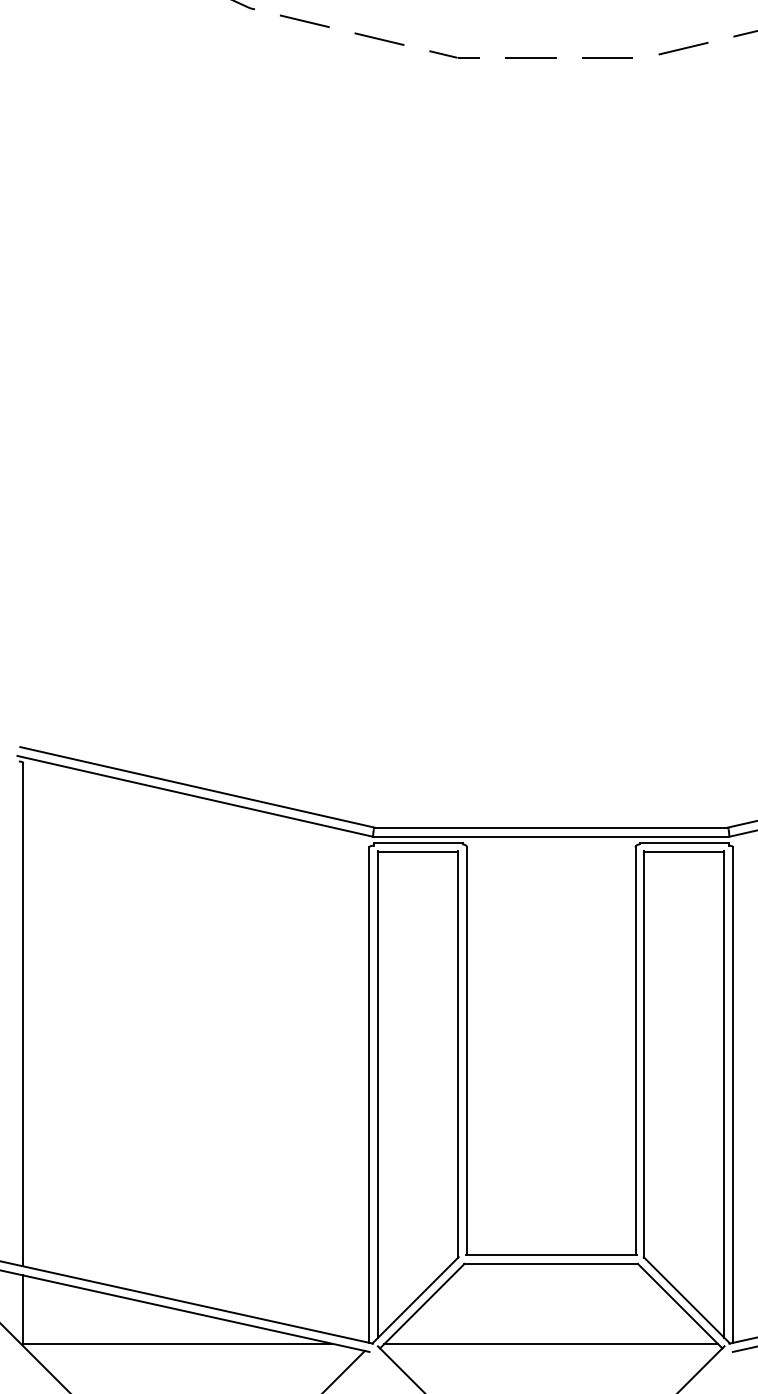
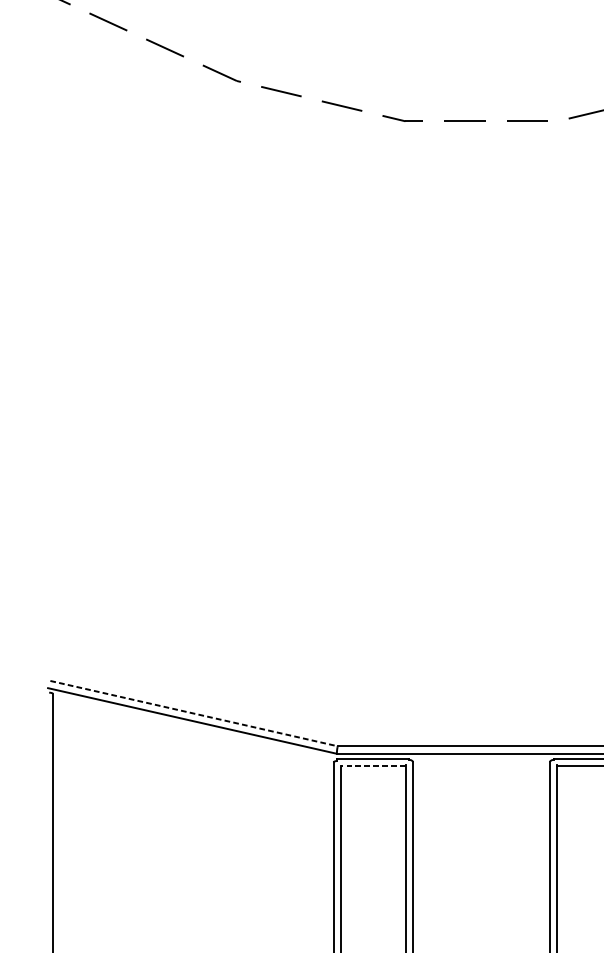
line: (197, 787) -> (194, 713), solid -> dashed
line: (418, 851) -> (373, 765), solid -> dashed

